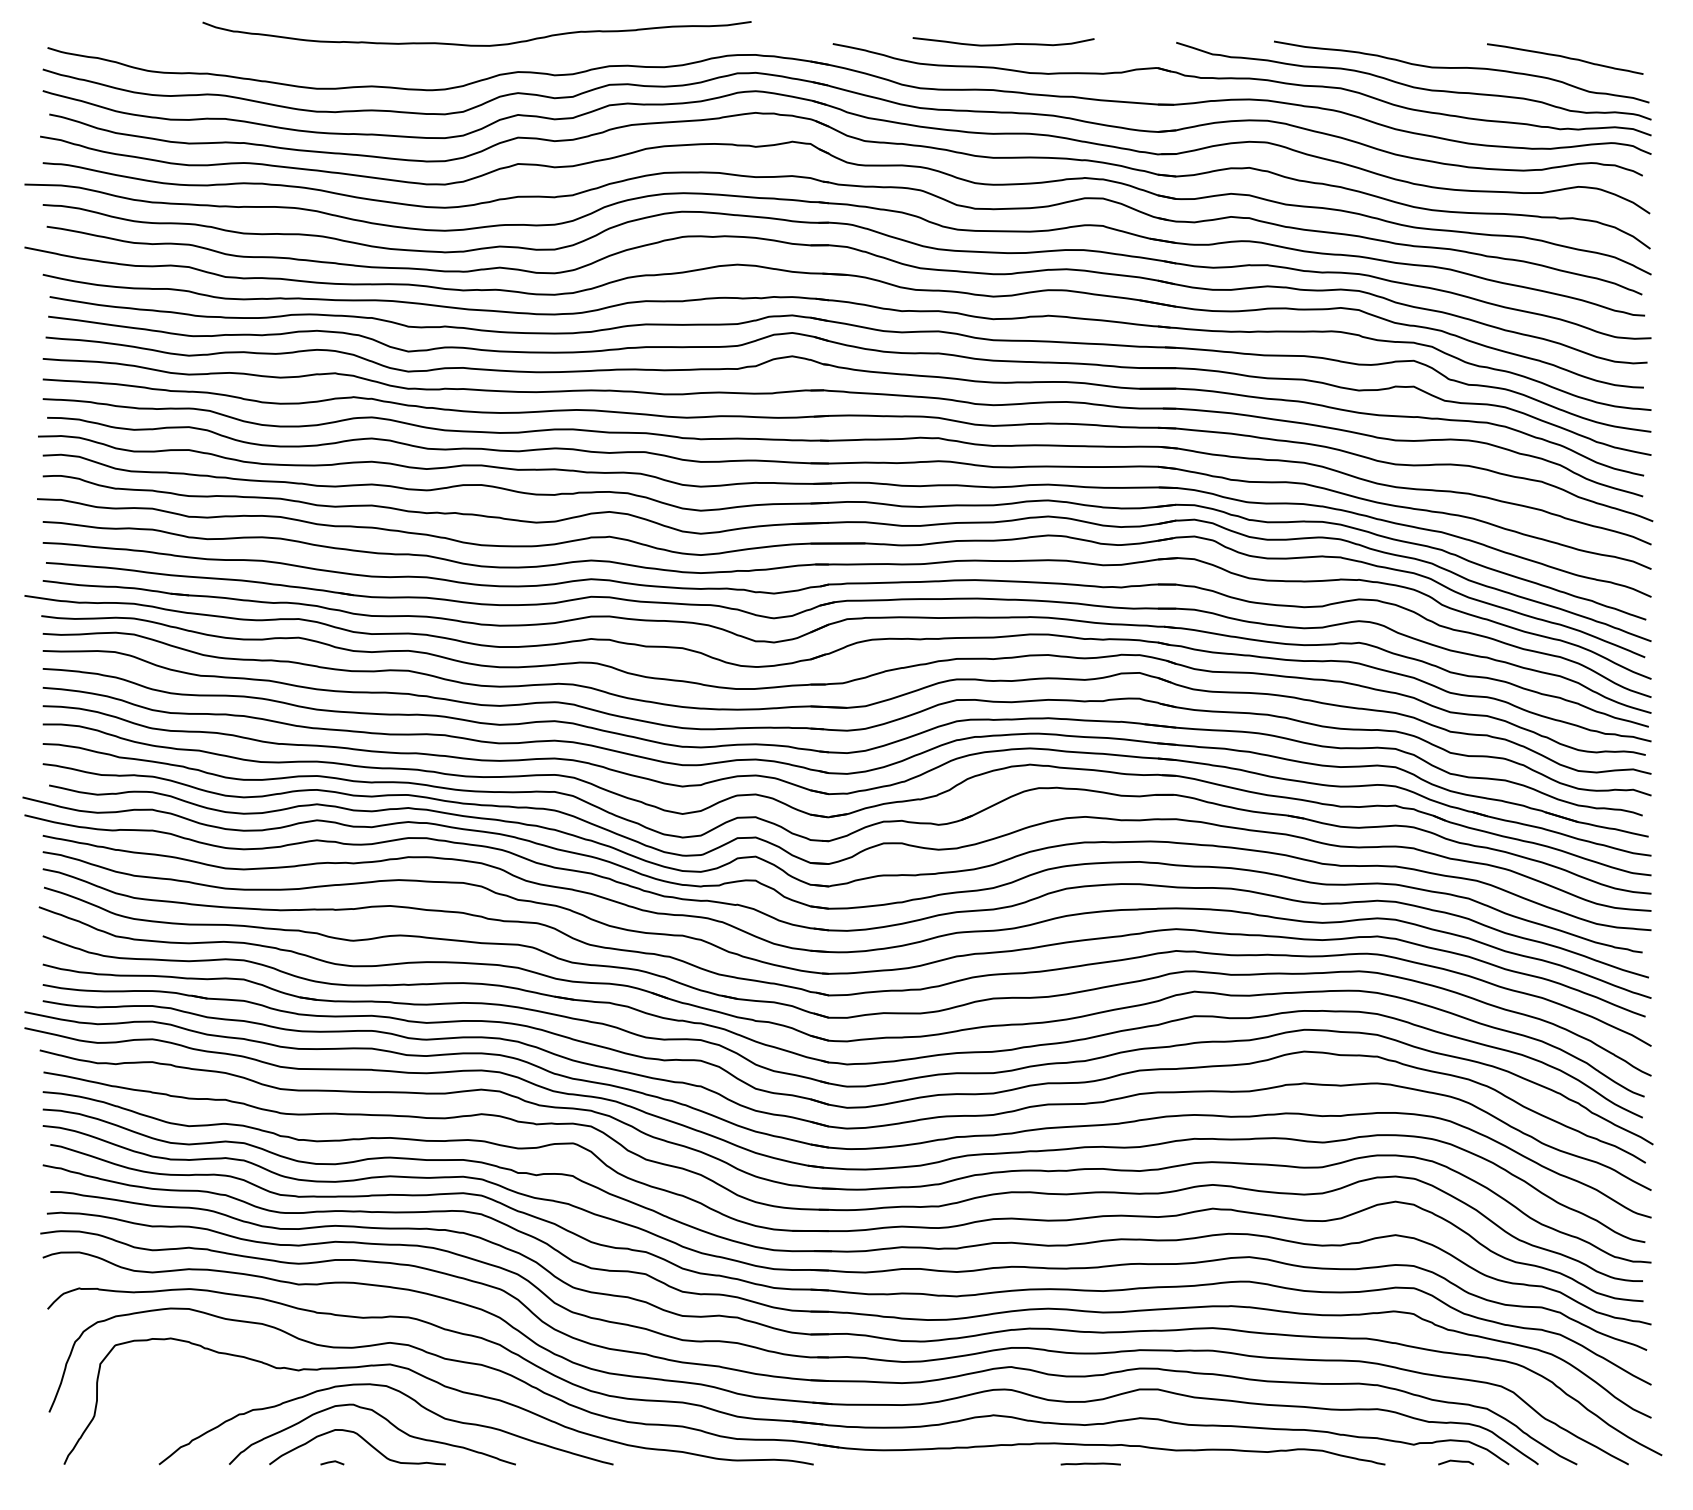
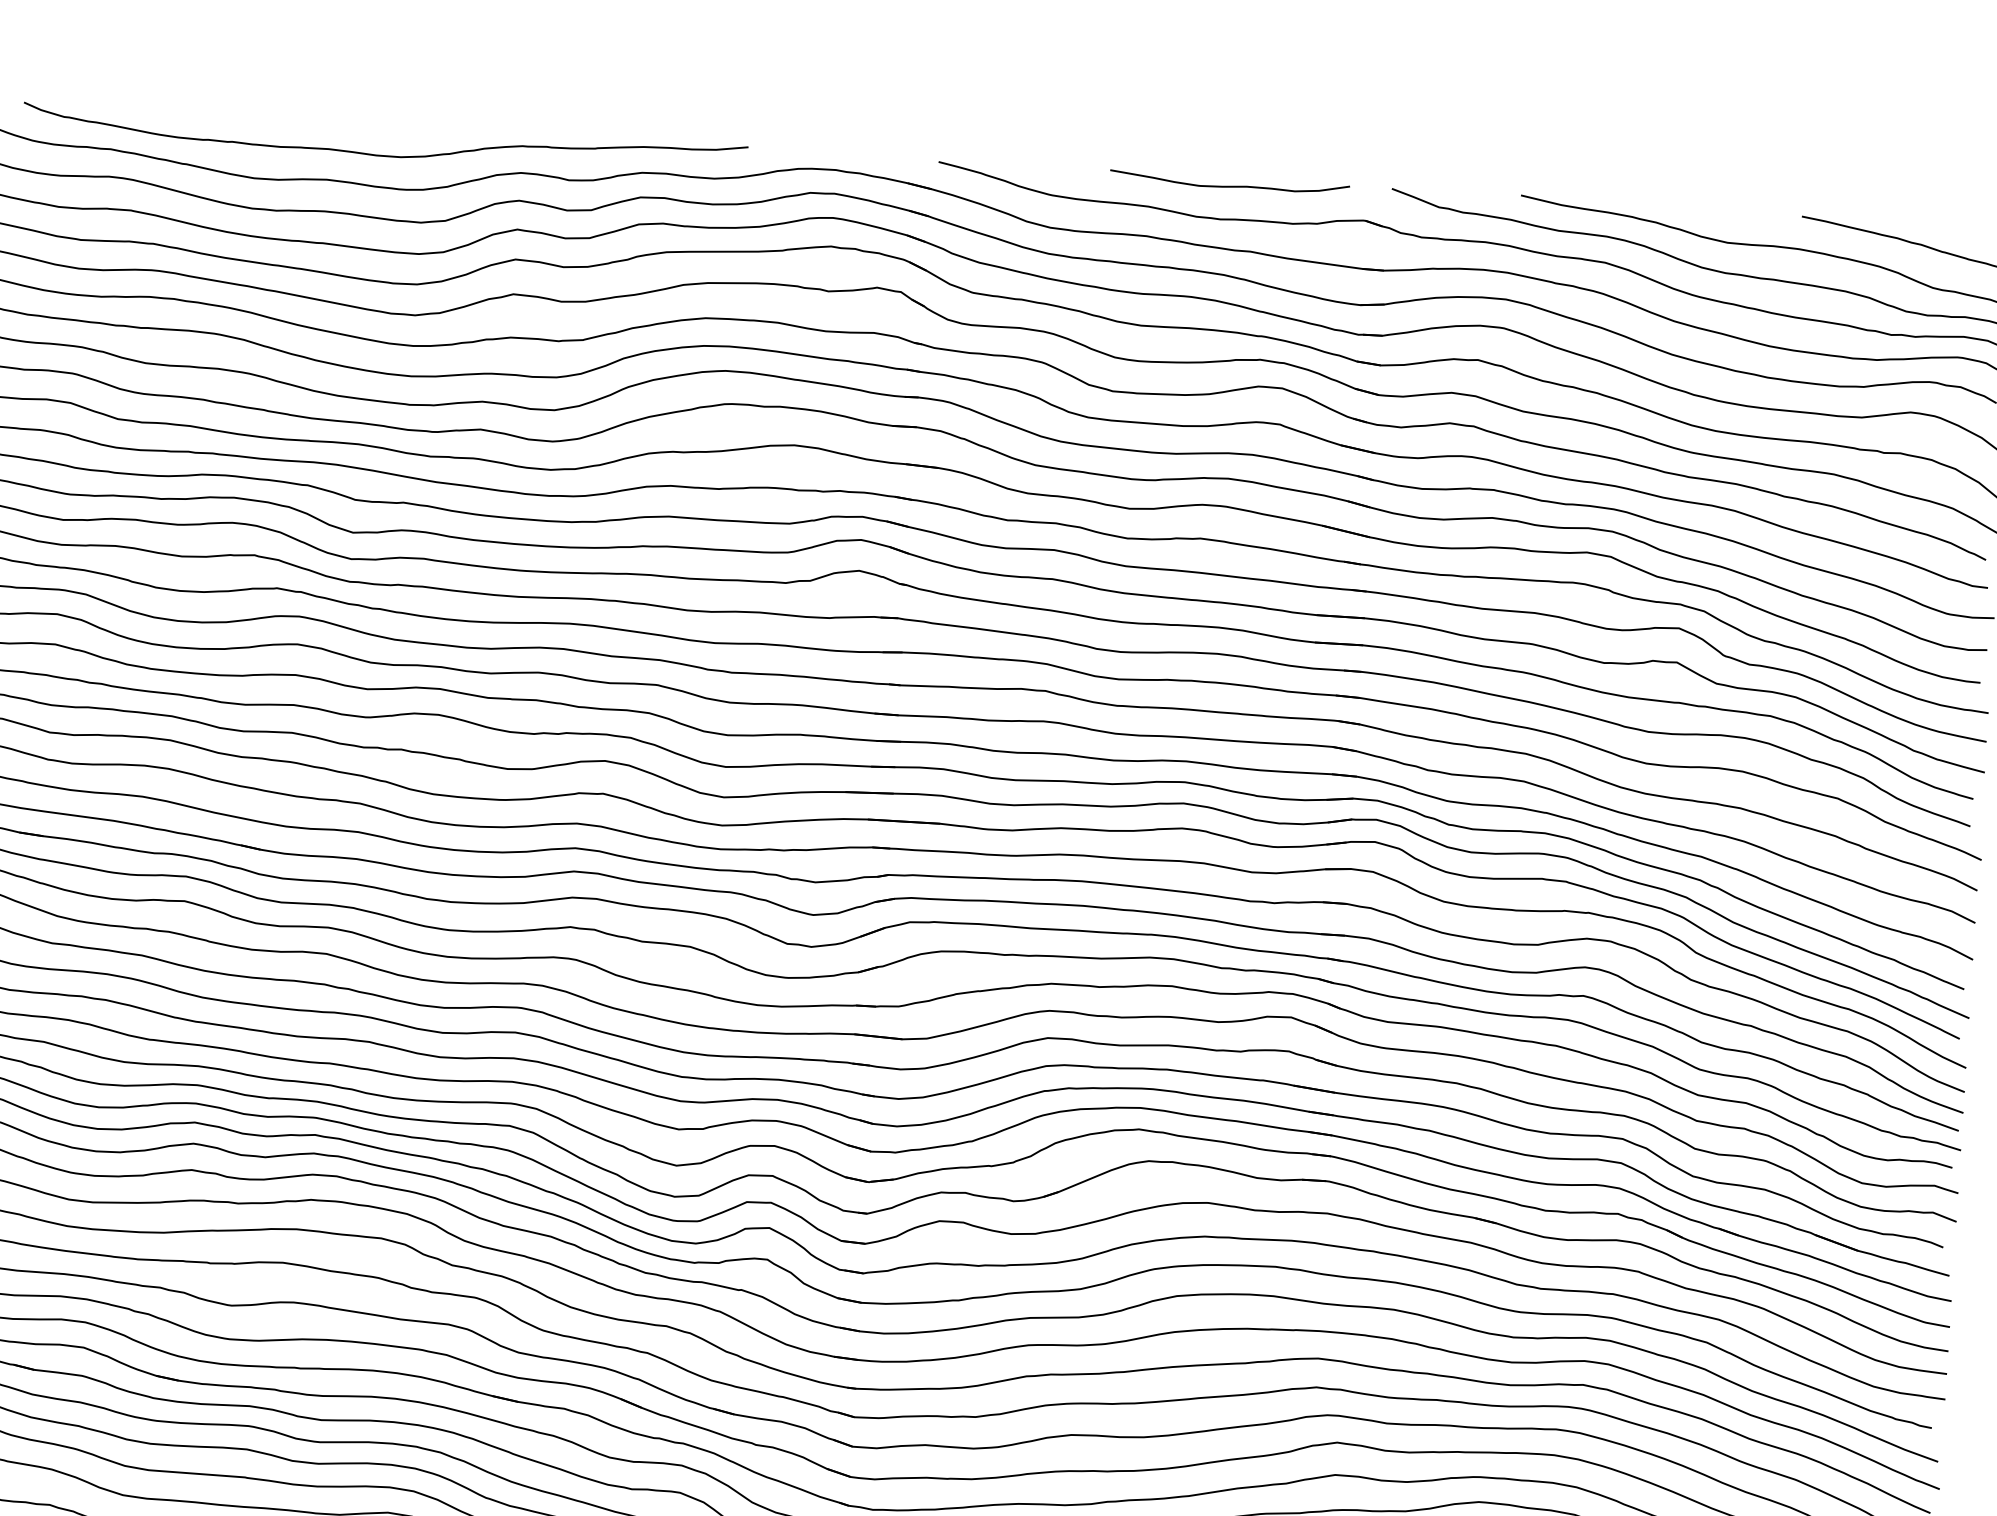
curve: (1003, 43) -> (1229, 184), moved
curve: (476, 44) -> (383, 154), moved

